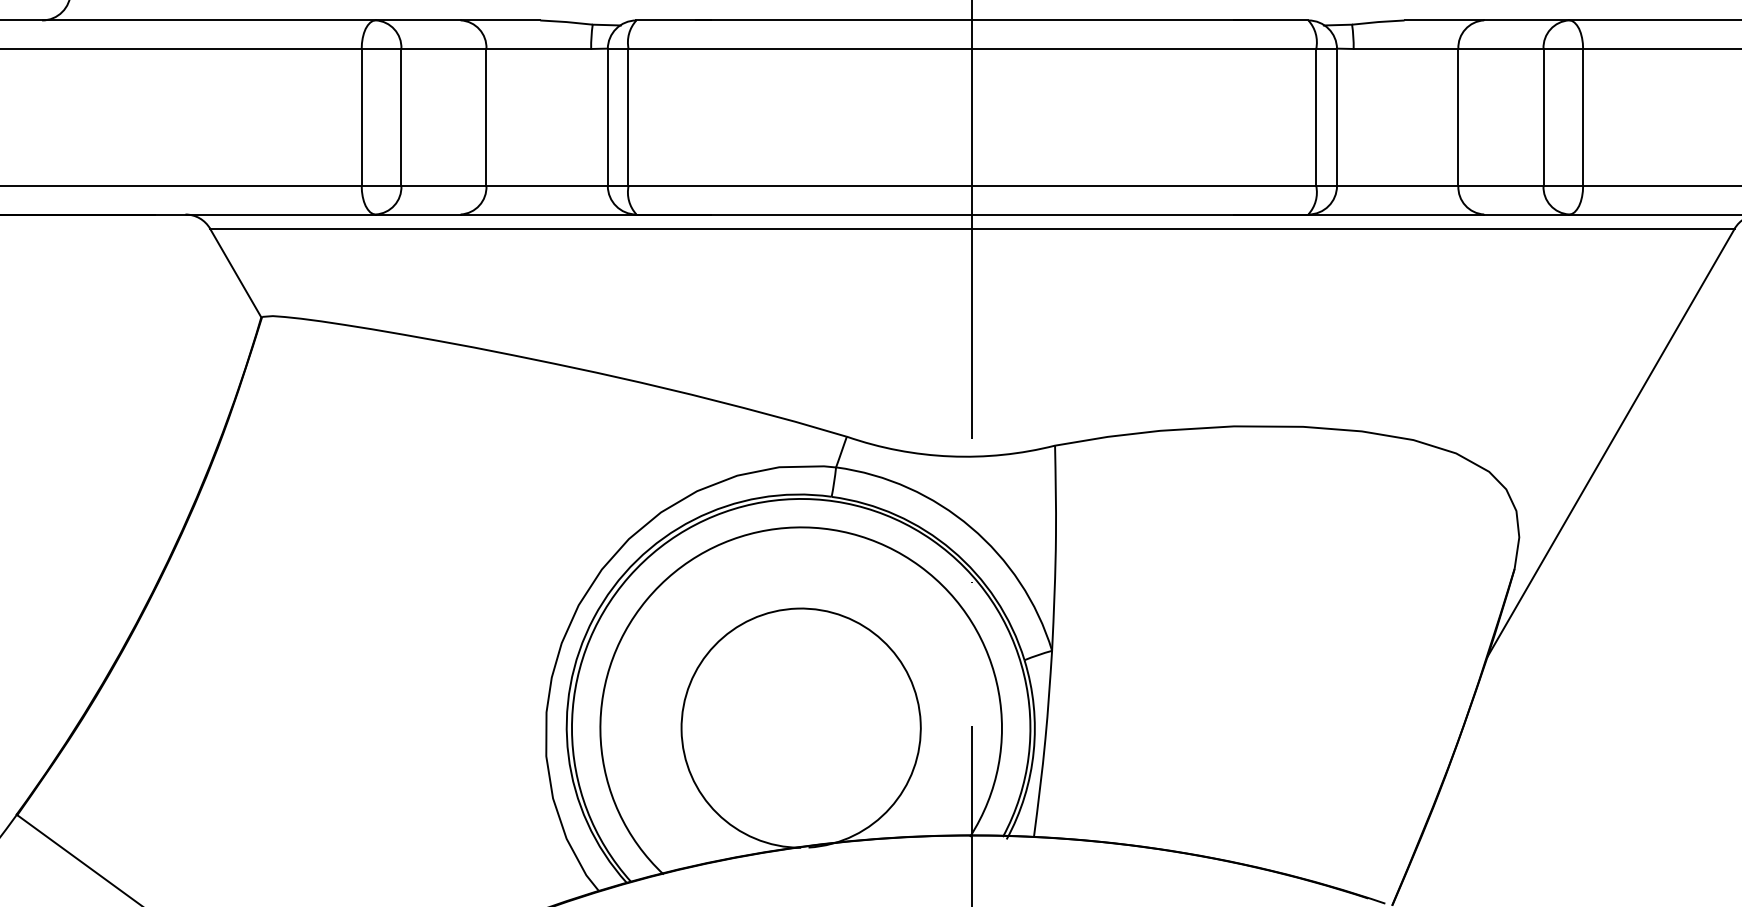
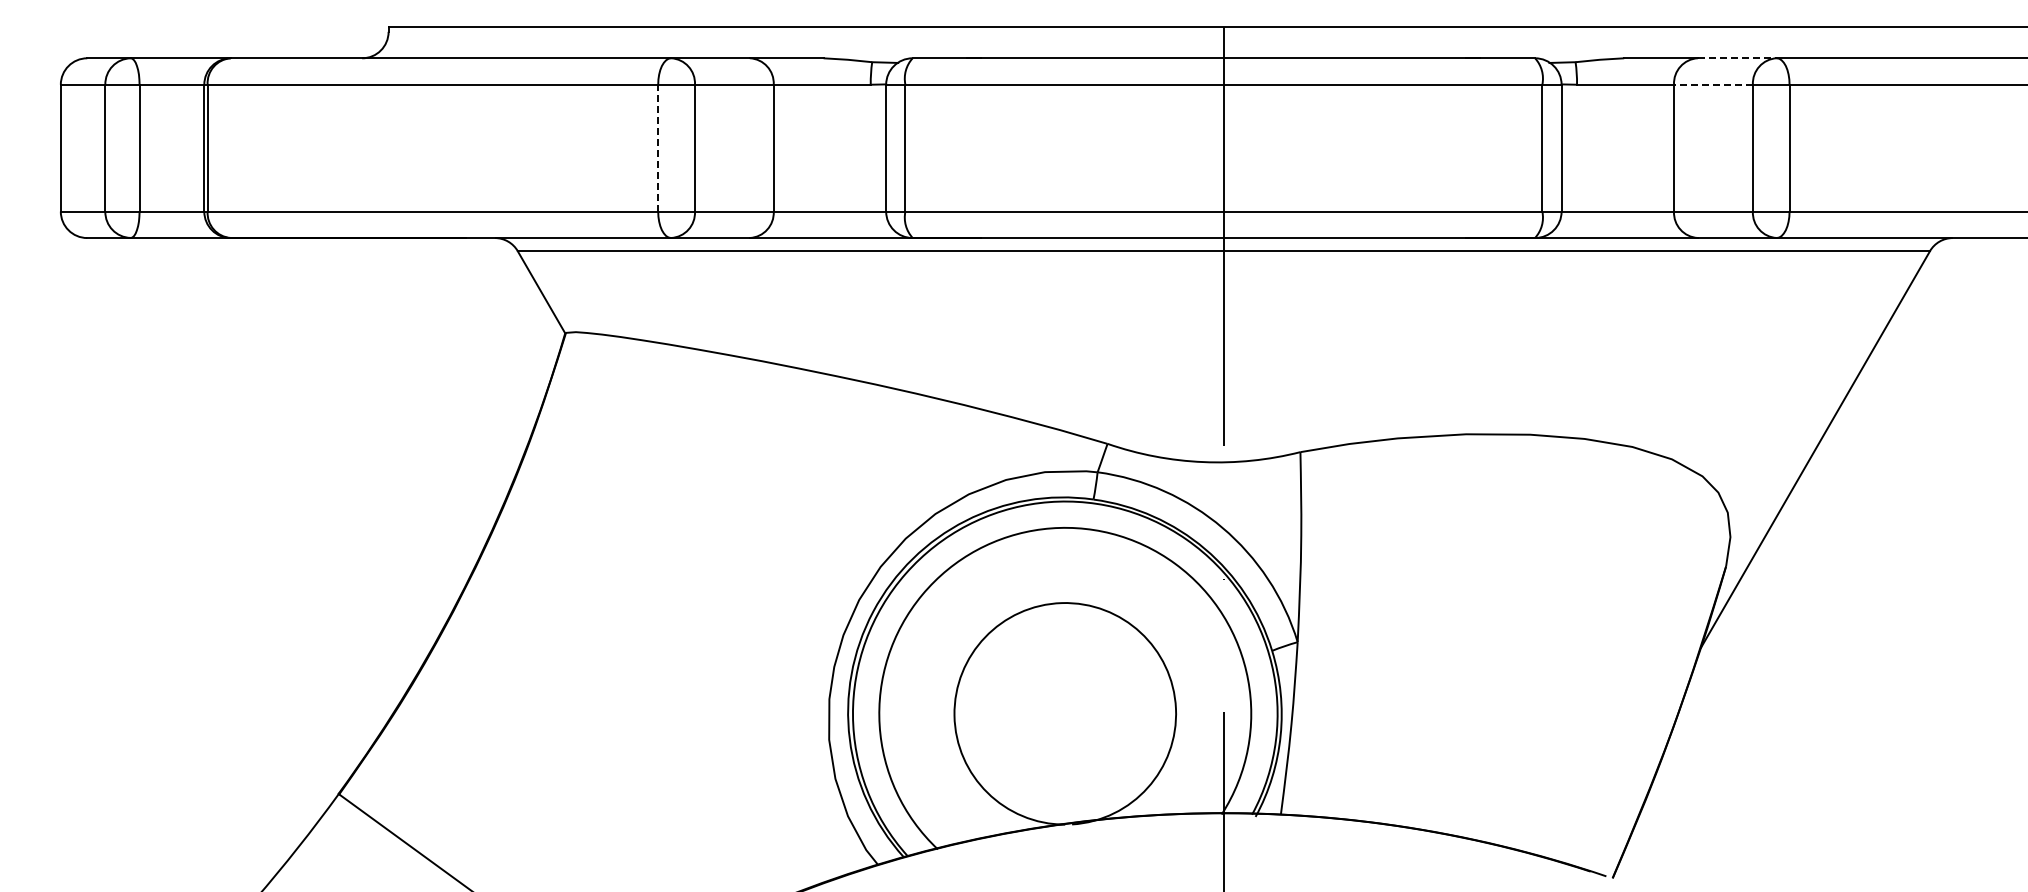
line: (1526, 20) -> (1737, 58), solid -> dashed
line: (1499, 48) -> (1712, 84), solid -> dashed
line: (362, 116) -> (658, 147), solid -> dashed

